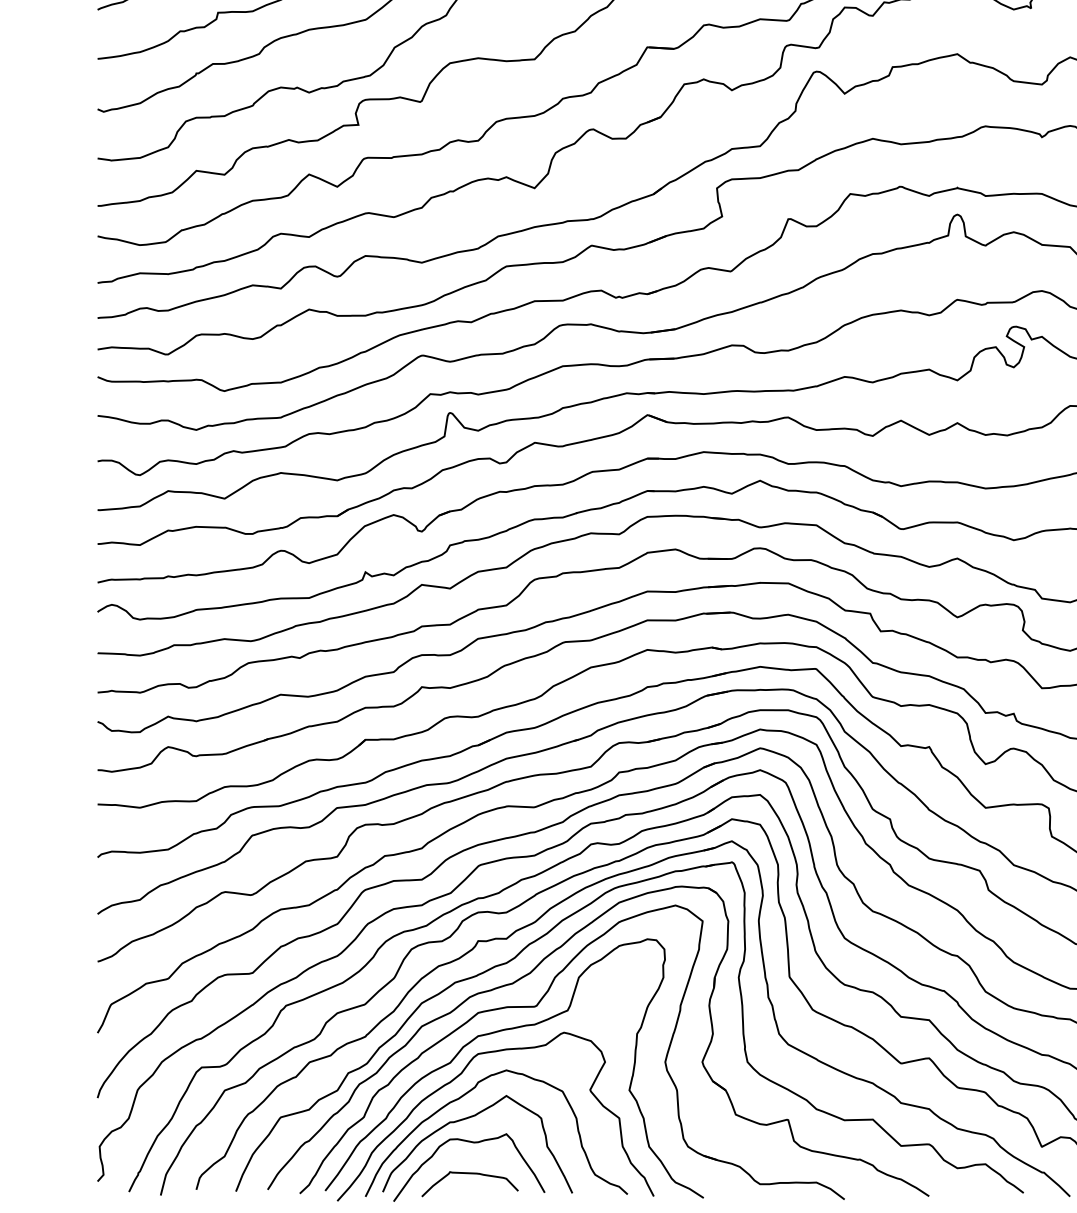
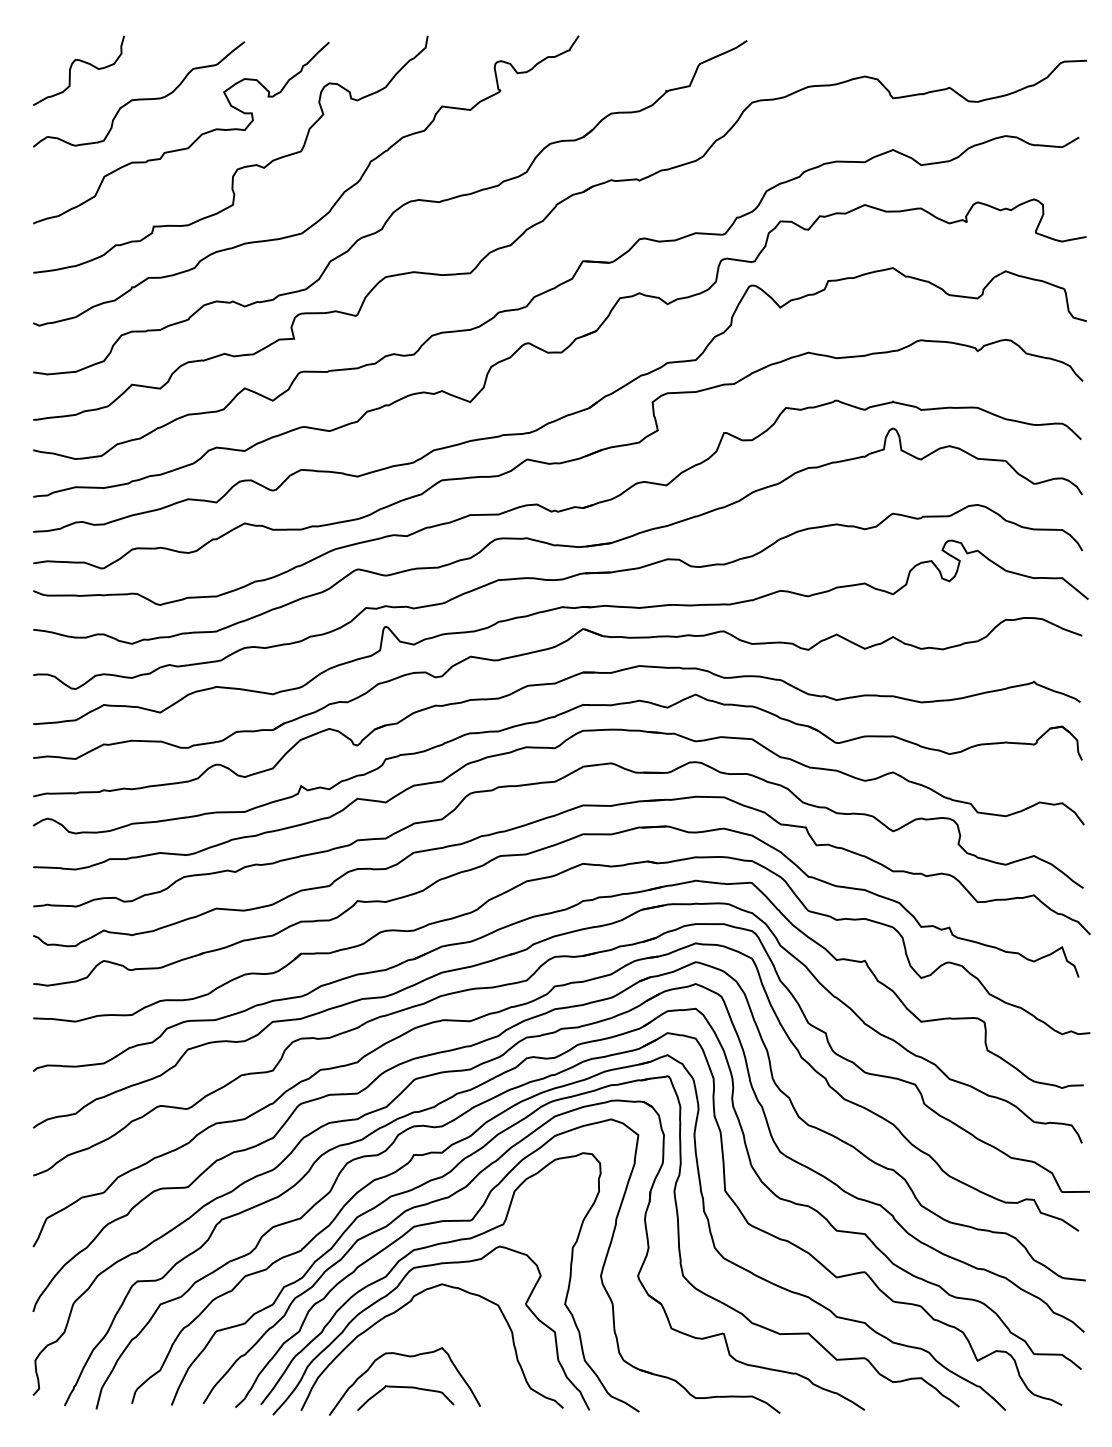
curve: (466, 1119) -> (402, 1333), removed

